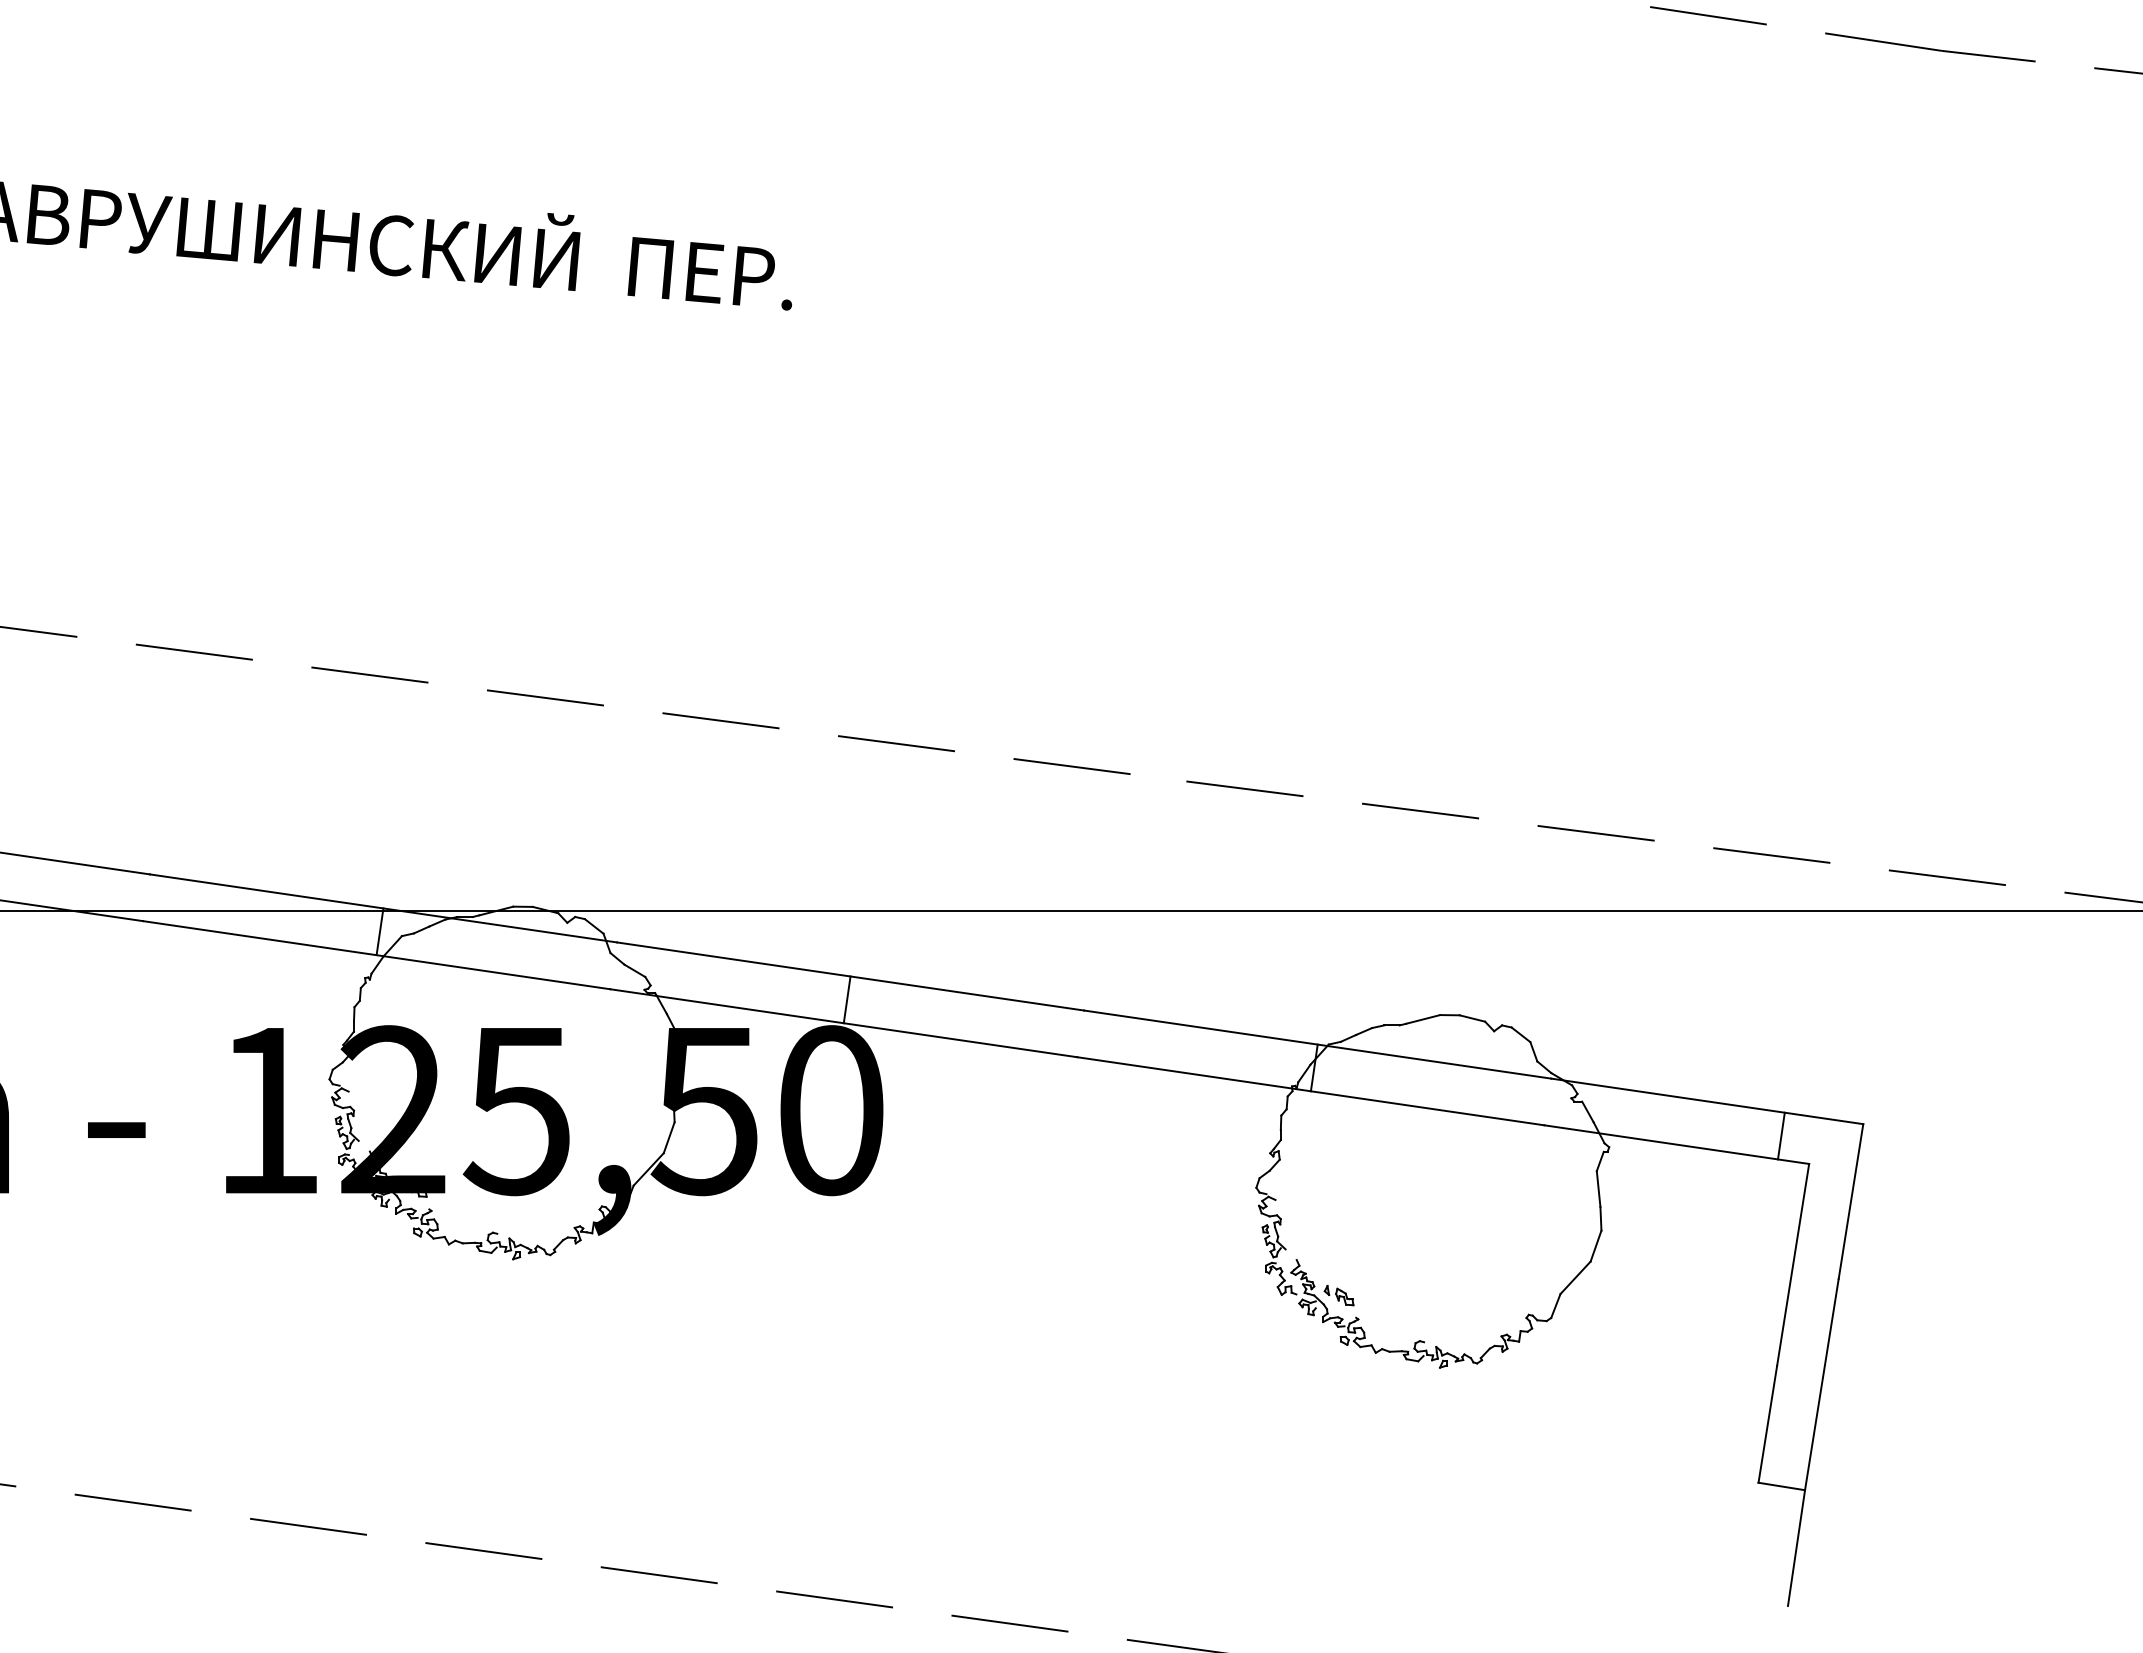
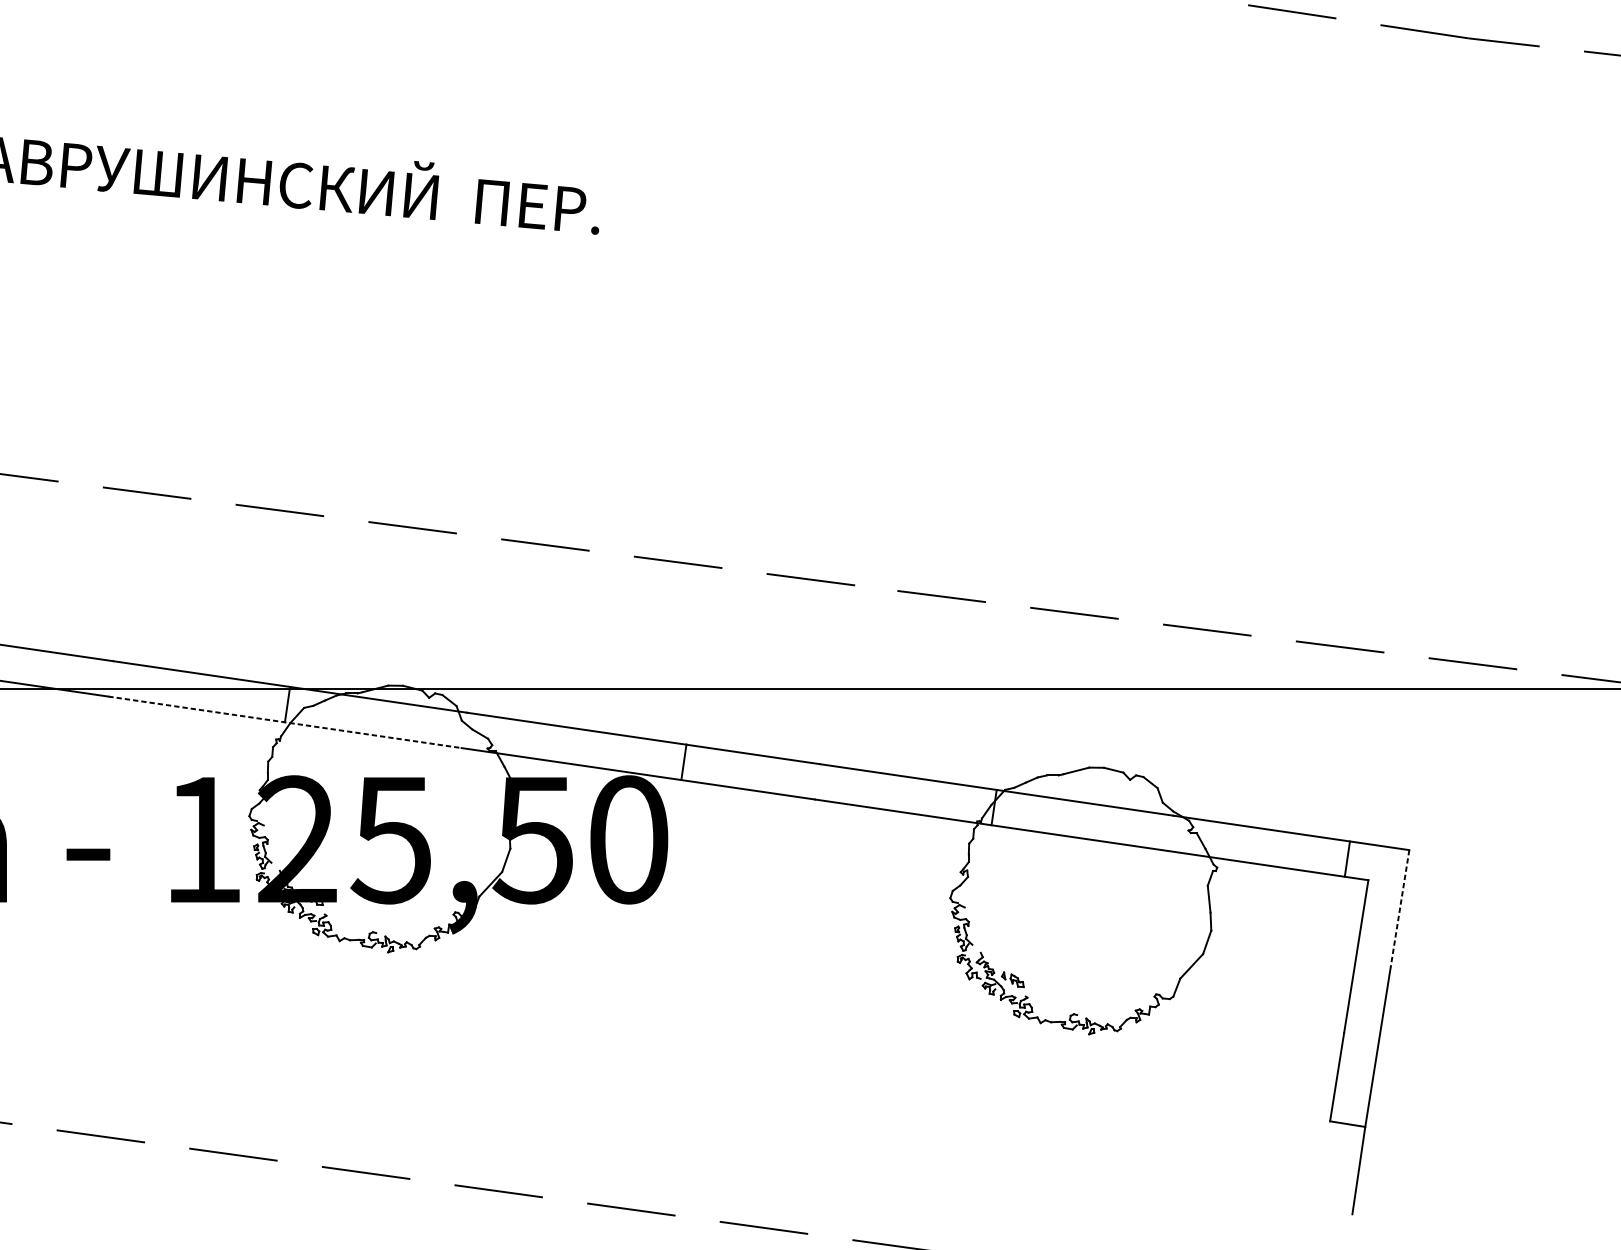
line: (377, 955) -> (285, 722), solid -> dashed
line: (846, 999) -> (683, 761), moved
line: (1850, 1202) -> (1399, 909), solid -> dashed

